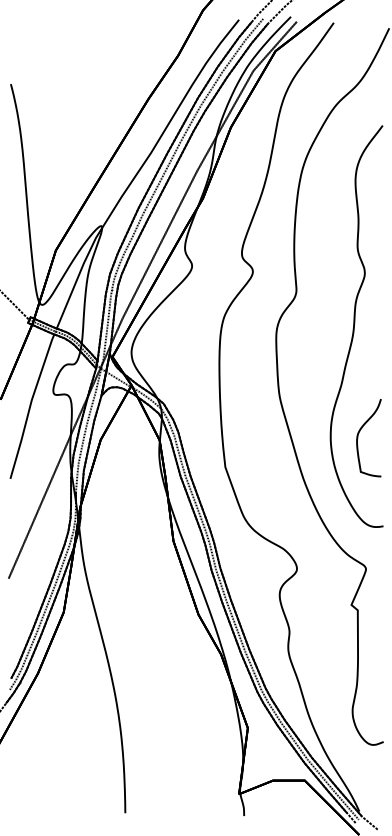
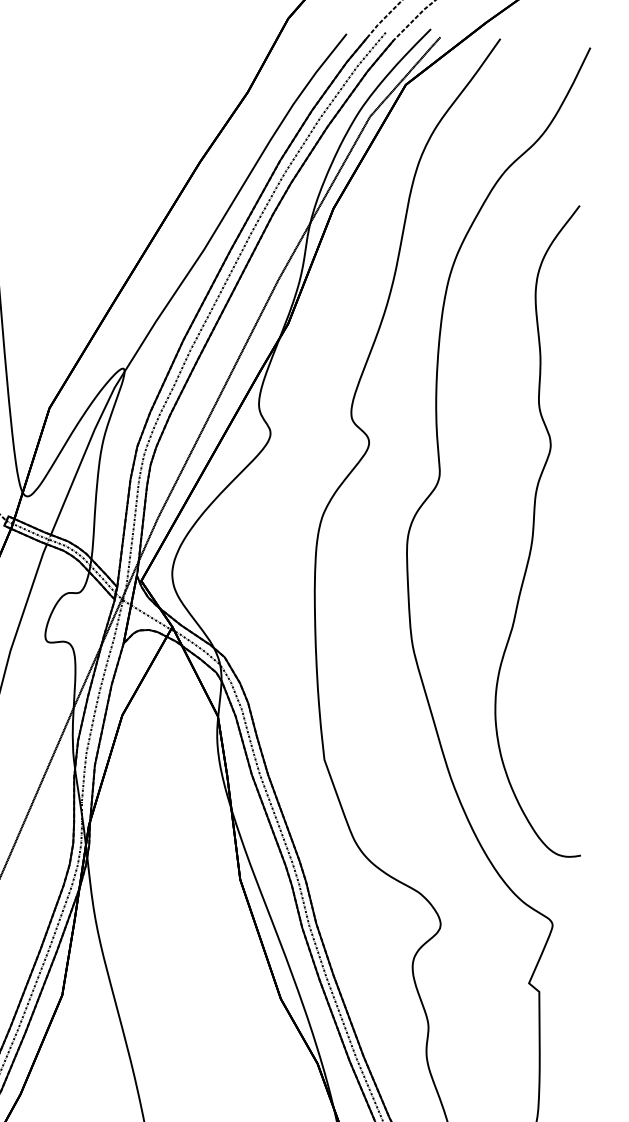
curve: (358, 438) -> (540, 713), removed

